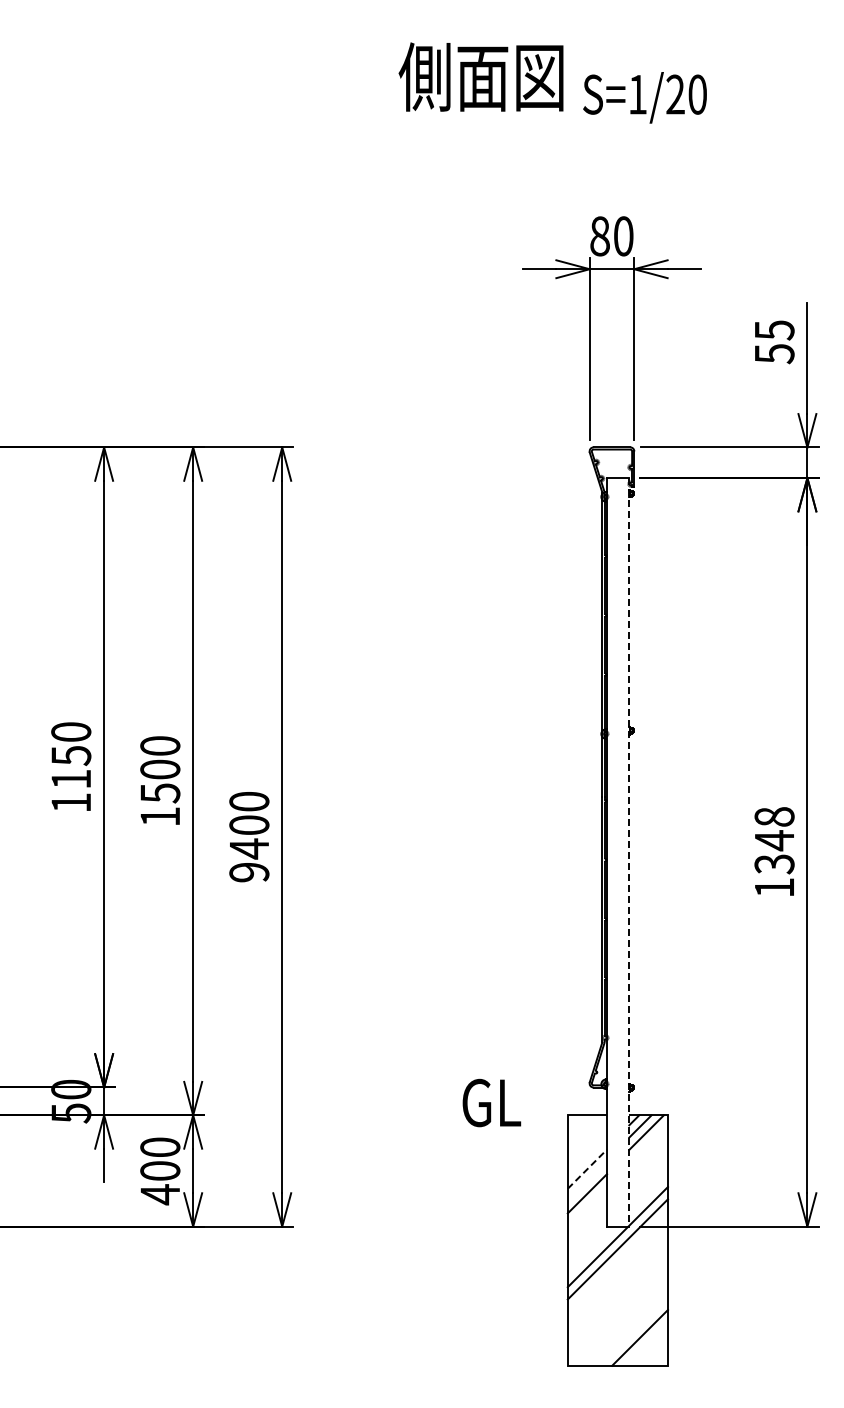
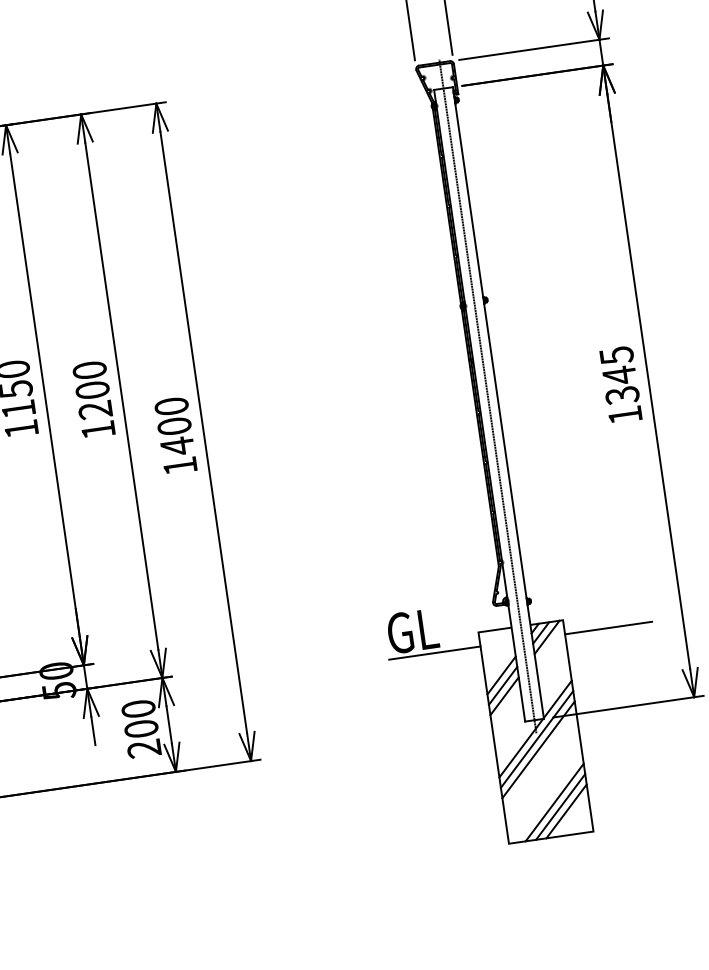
text: (160, 793) -> (95, 410), 1500 -> 1200
text: (774, 817) -> (616, 356), 1348 -> 1345
line: (618, 842) -> (488, 396), added
line: (629, 852) -> (498, 403), dashed -> solid
text: (249, 872) -> (180, 466), 9400 -> 1400
line: (513, 1132) -> (434, 653), added
line: (719, 1132) -> (608, 628), added
line: (587, 1169) -> (501, 675), dashed -> solid
line: (587, 1181) -> (503, 685), added
text: (159, 1194) -> (143, 748), 400 -> 200
line: (617, 1261) -> (538, 749), added
line: (627, 1325) -> (554, 802), added
line: (633, 1331) -> (560, 806), added

